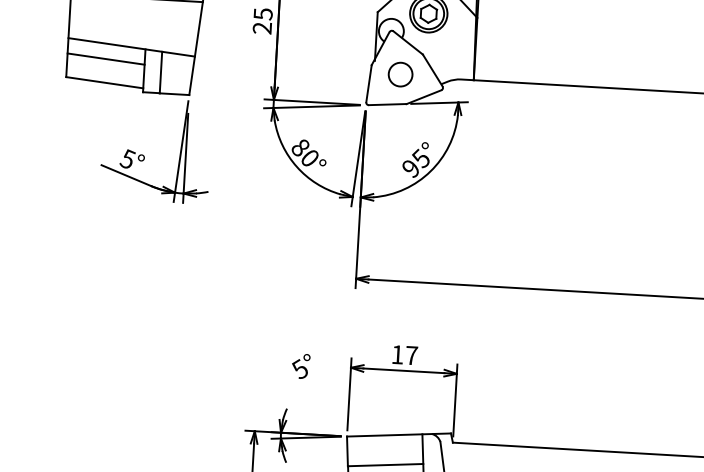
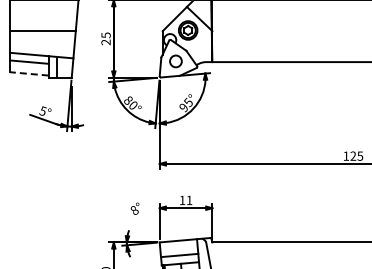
line: (102, 81) -> (28, 73), solid -> dashed
text: (411, 355) -> (189, 200), 17 -> 11
text: (300, 369) -> (134, 210), 5° -> 8°

